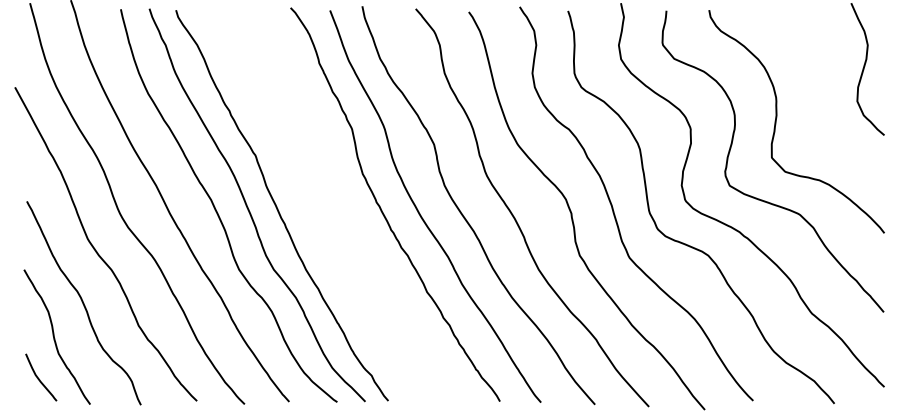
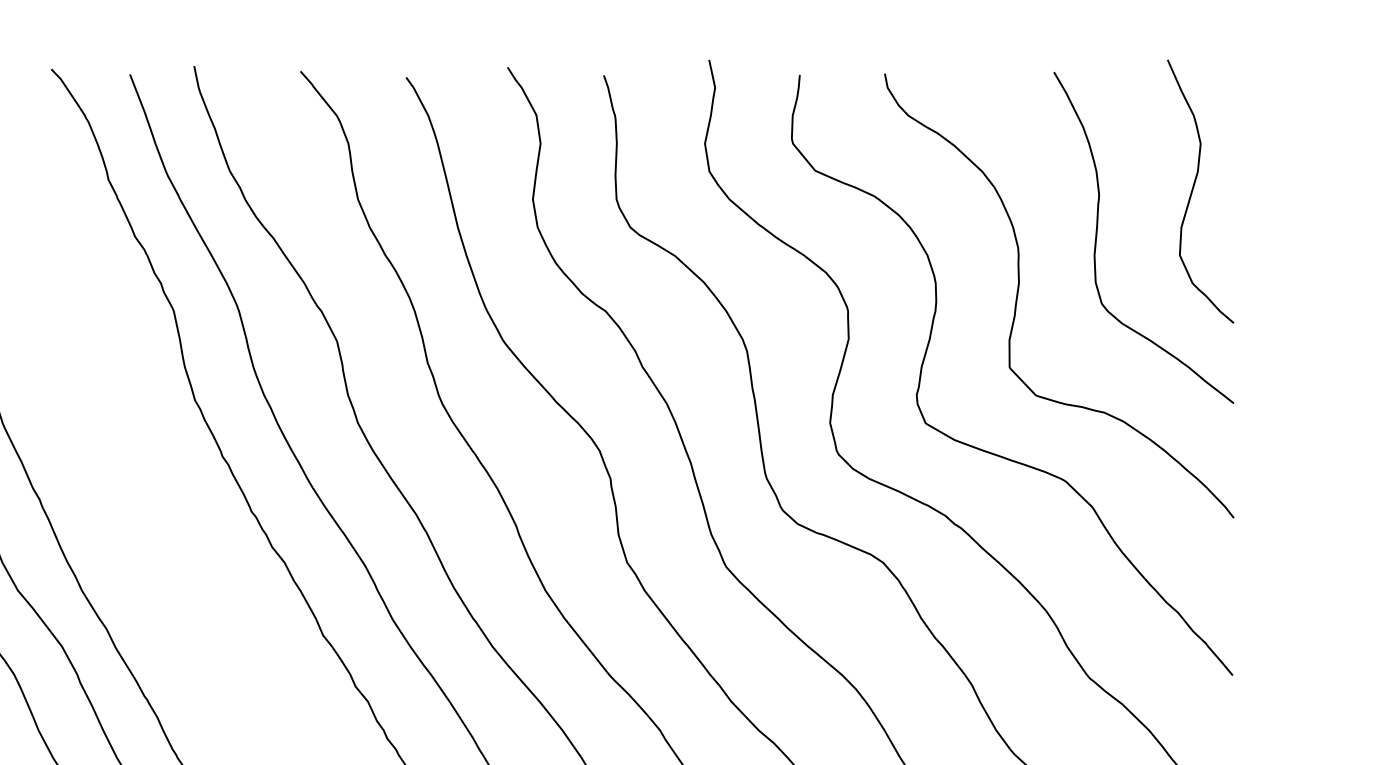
curve: (816, 92) -> (1098, 237), added

